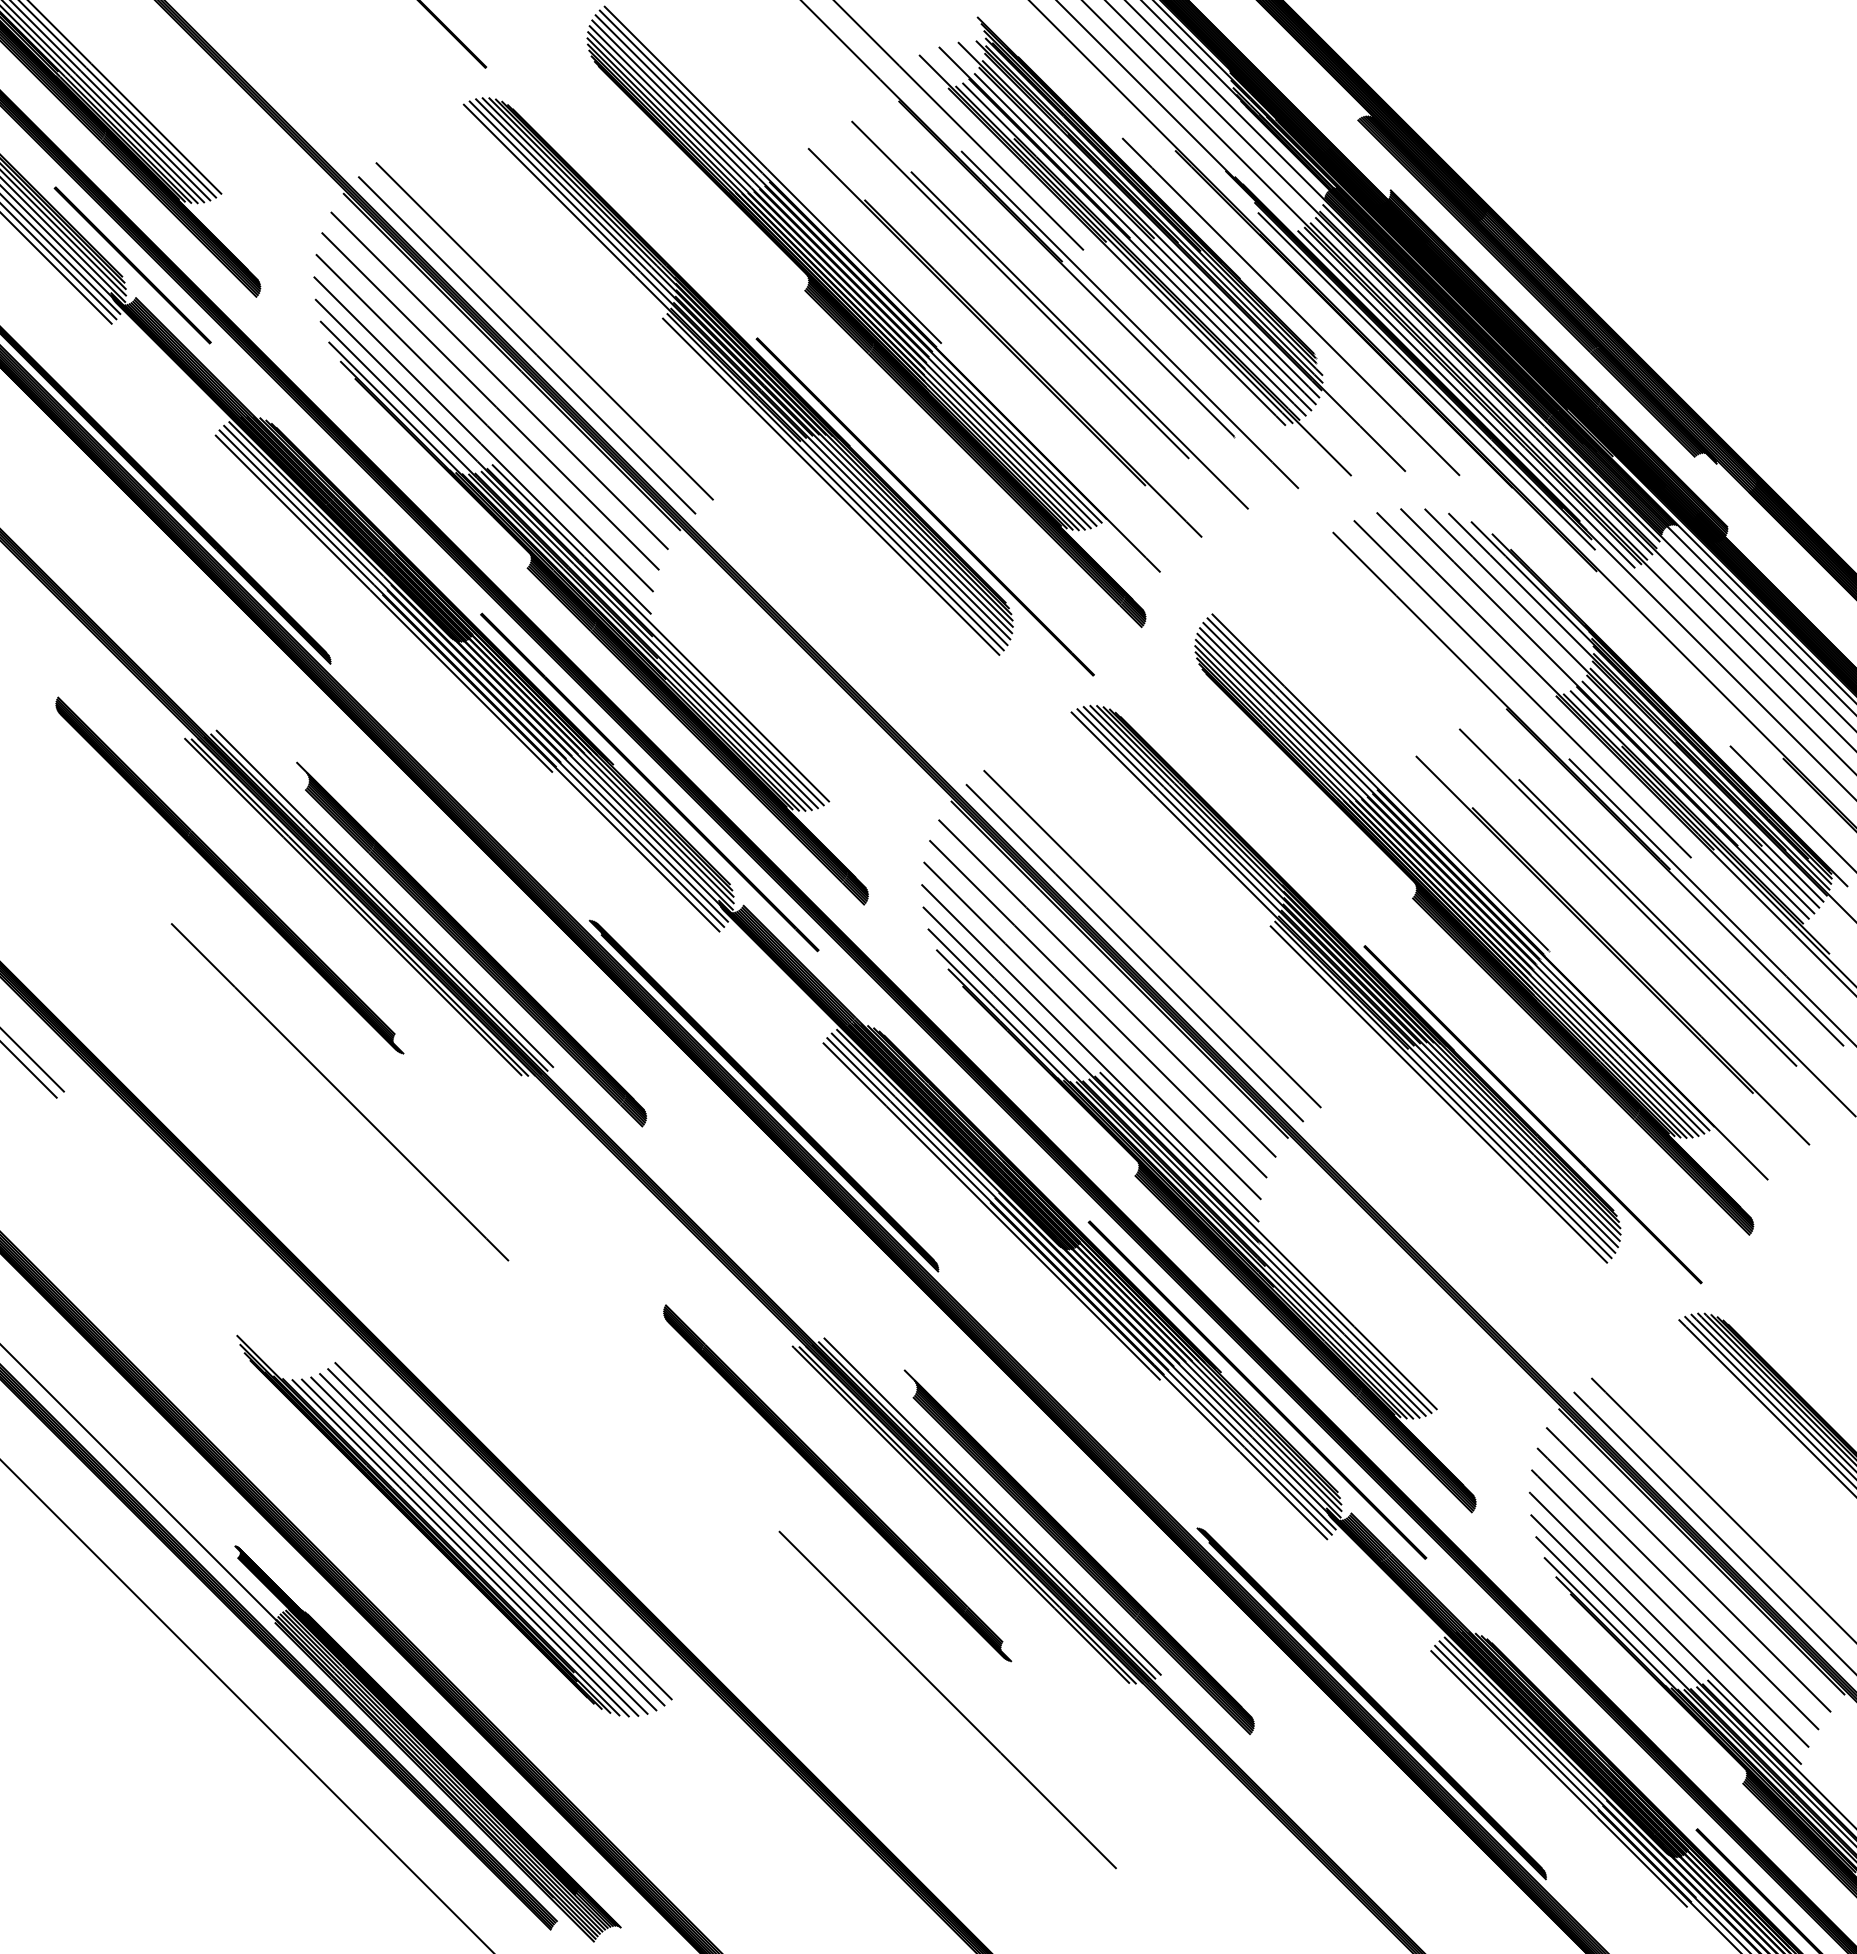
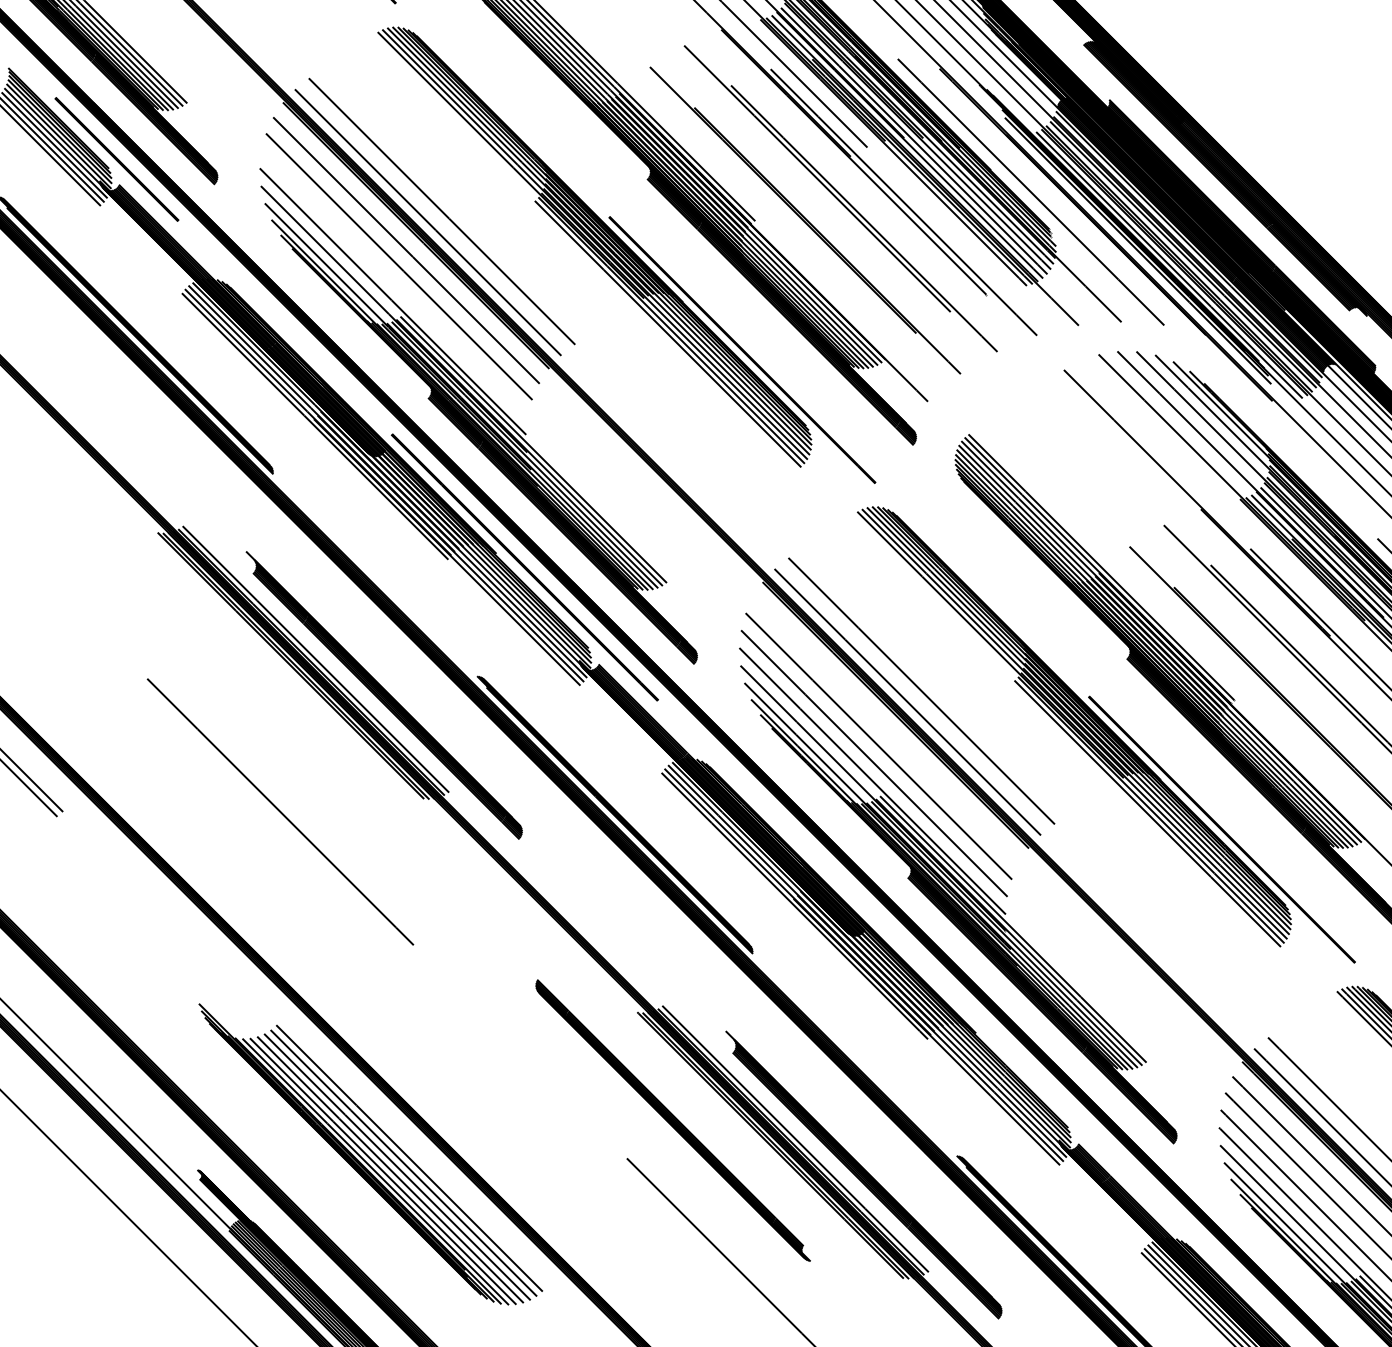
line: (484, 422) -> (394, 283), removed
line: (1522, 689) -> (1213, 494), removed
part: (229, 875) -> (193, 640), removed
line: (1107, 988) -> (886, 730), removed
line: (1257, 1389) -> (1004, 1046), removed

